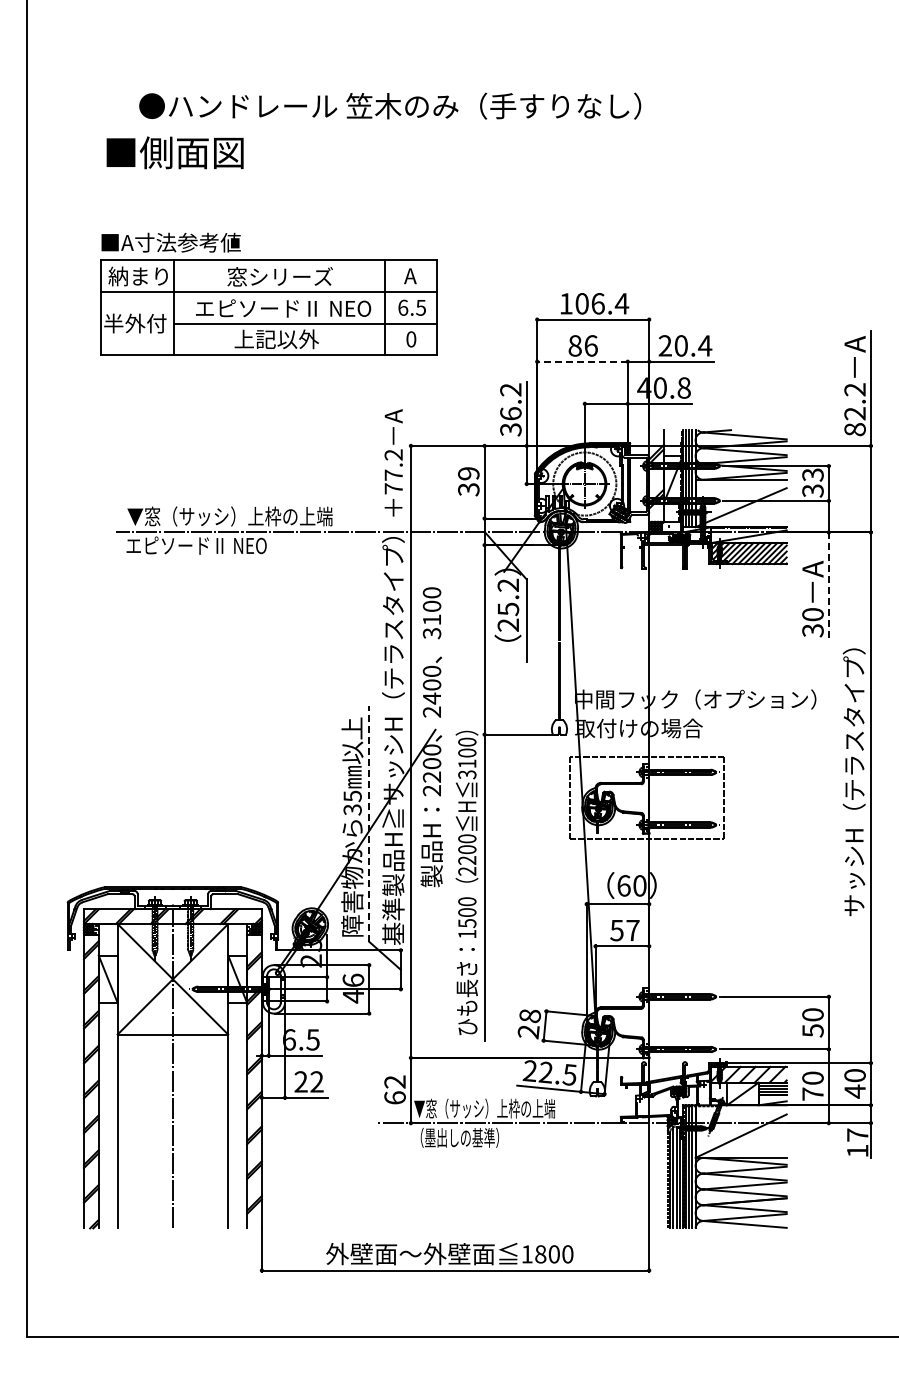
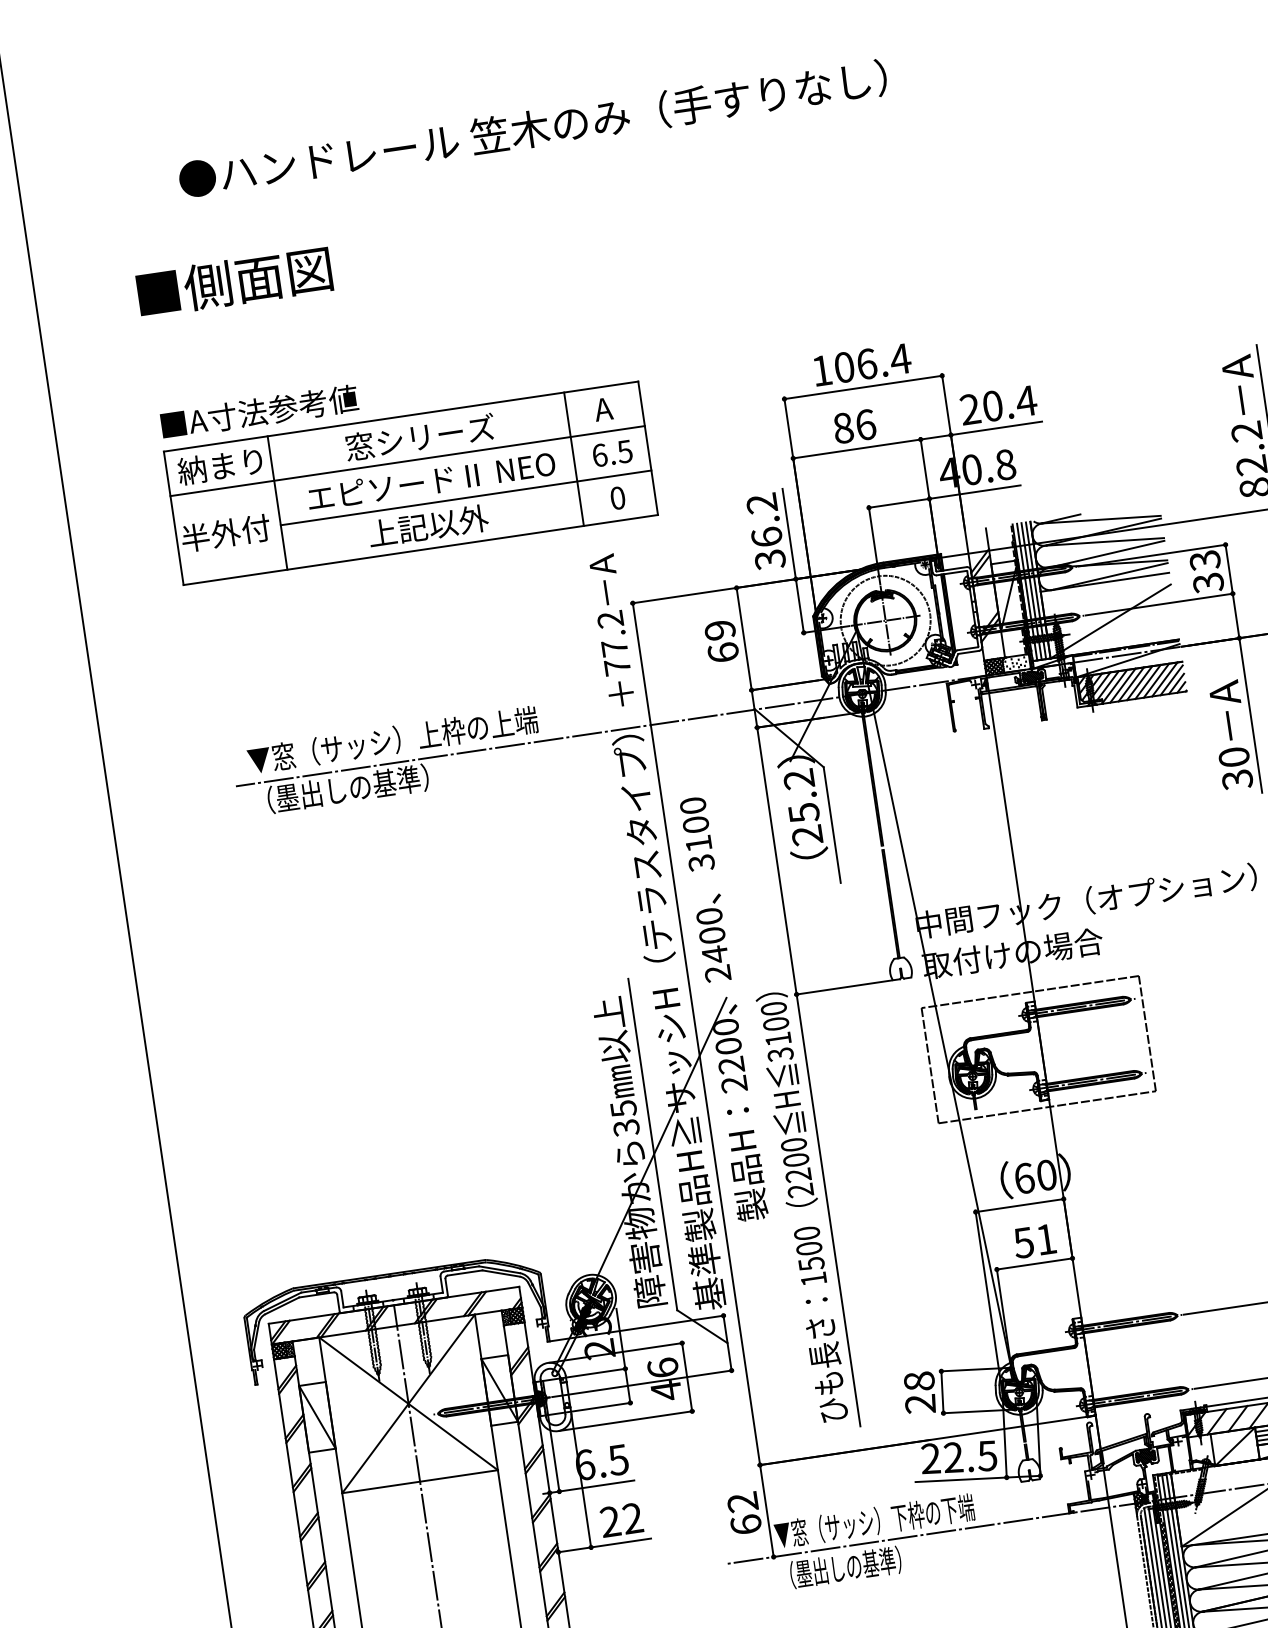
text: (174, 152) -> (233, 281), moved
part: (268, 293) -> (407, 463), moved
line: (582, 361) -> (856, 448), dashed -> solid
text: (468, 489) -> (722, 652), 39 -> 69
text: (196, 545) -> (351, 788), エピソードⅡ NEO -> （墨出しの基準）
line: (828, 587) -> (1250, 715), dashed -> solid
line: (369, 824) -> (653, 1144), dashed -> solid
text: (632, 930) -> (1045, 1239), 57 -> 51
text: (520, 1108) -> (924, 1513), ▼窓（サッシ）上枠の上端 -> ▼窓（サッシ）下枠の下端

